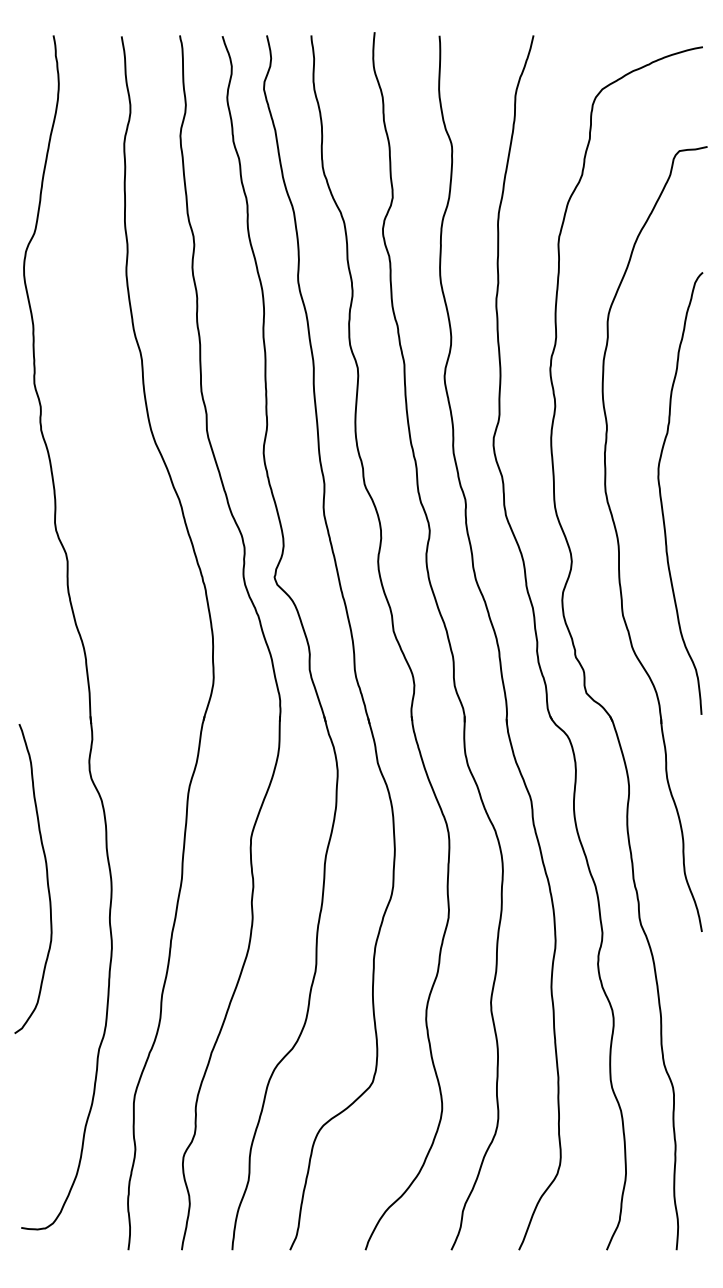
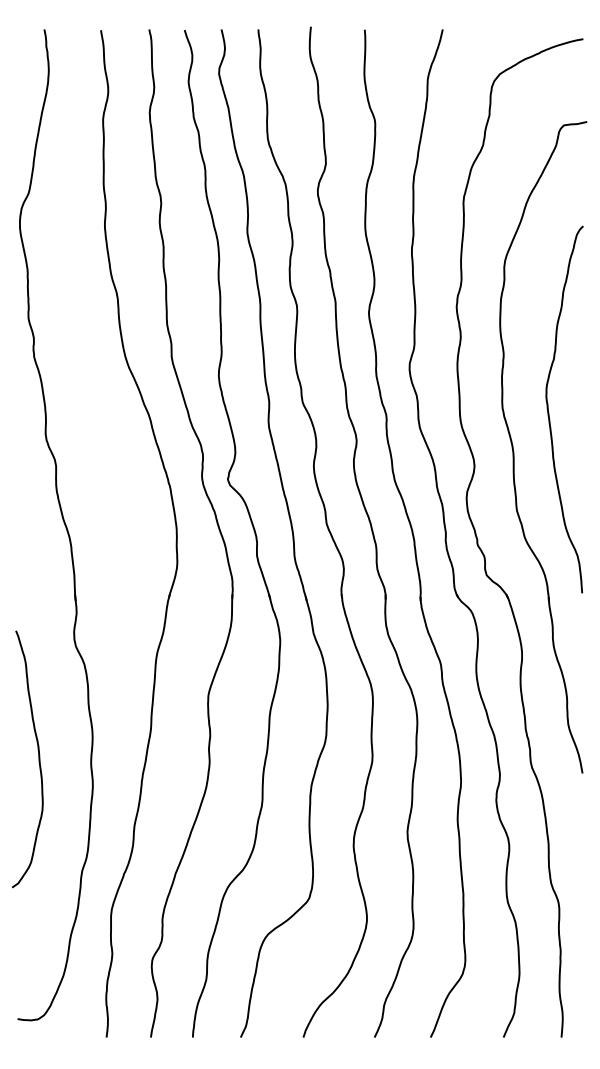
curve: (46, 879) -> (38, 759), moved

